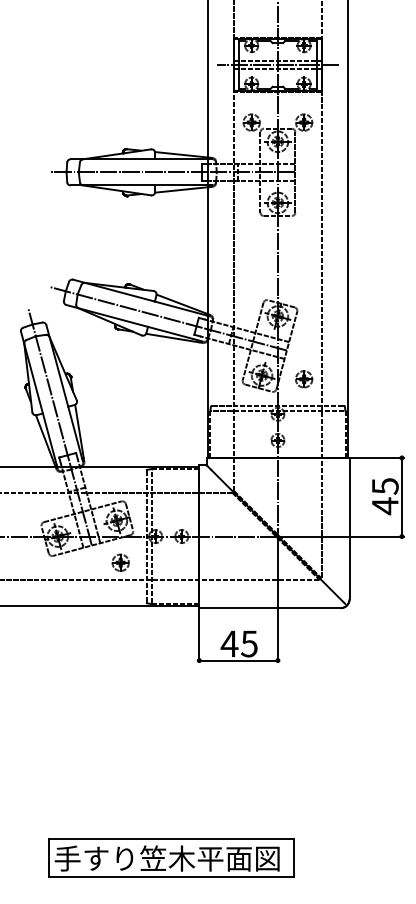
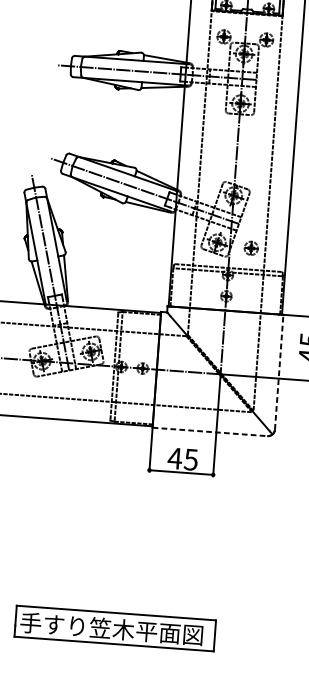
line: (349, 528) -> (279, 372), solid -> dashed
part: (120, 562) -> (91, 385), removed
line: (270, 608) -> (210, 432), solid -> dashed

